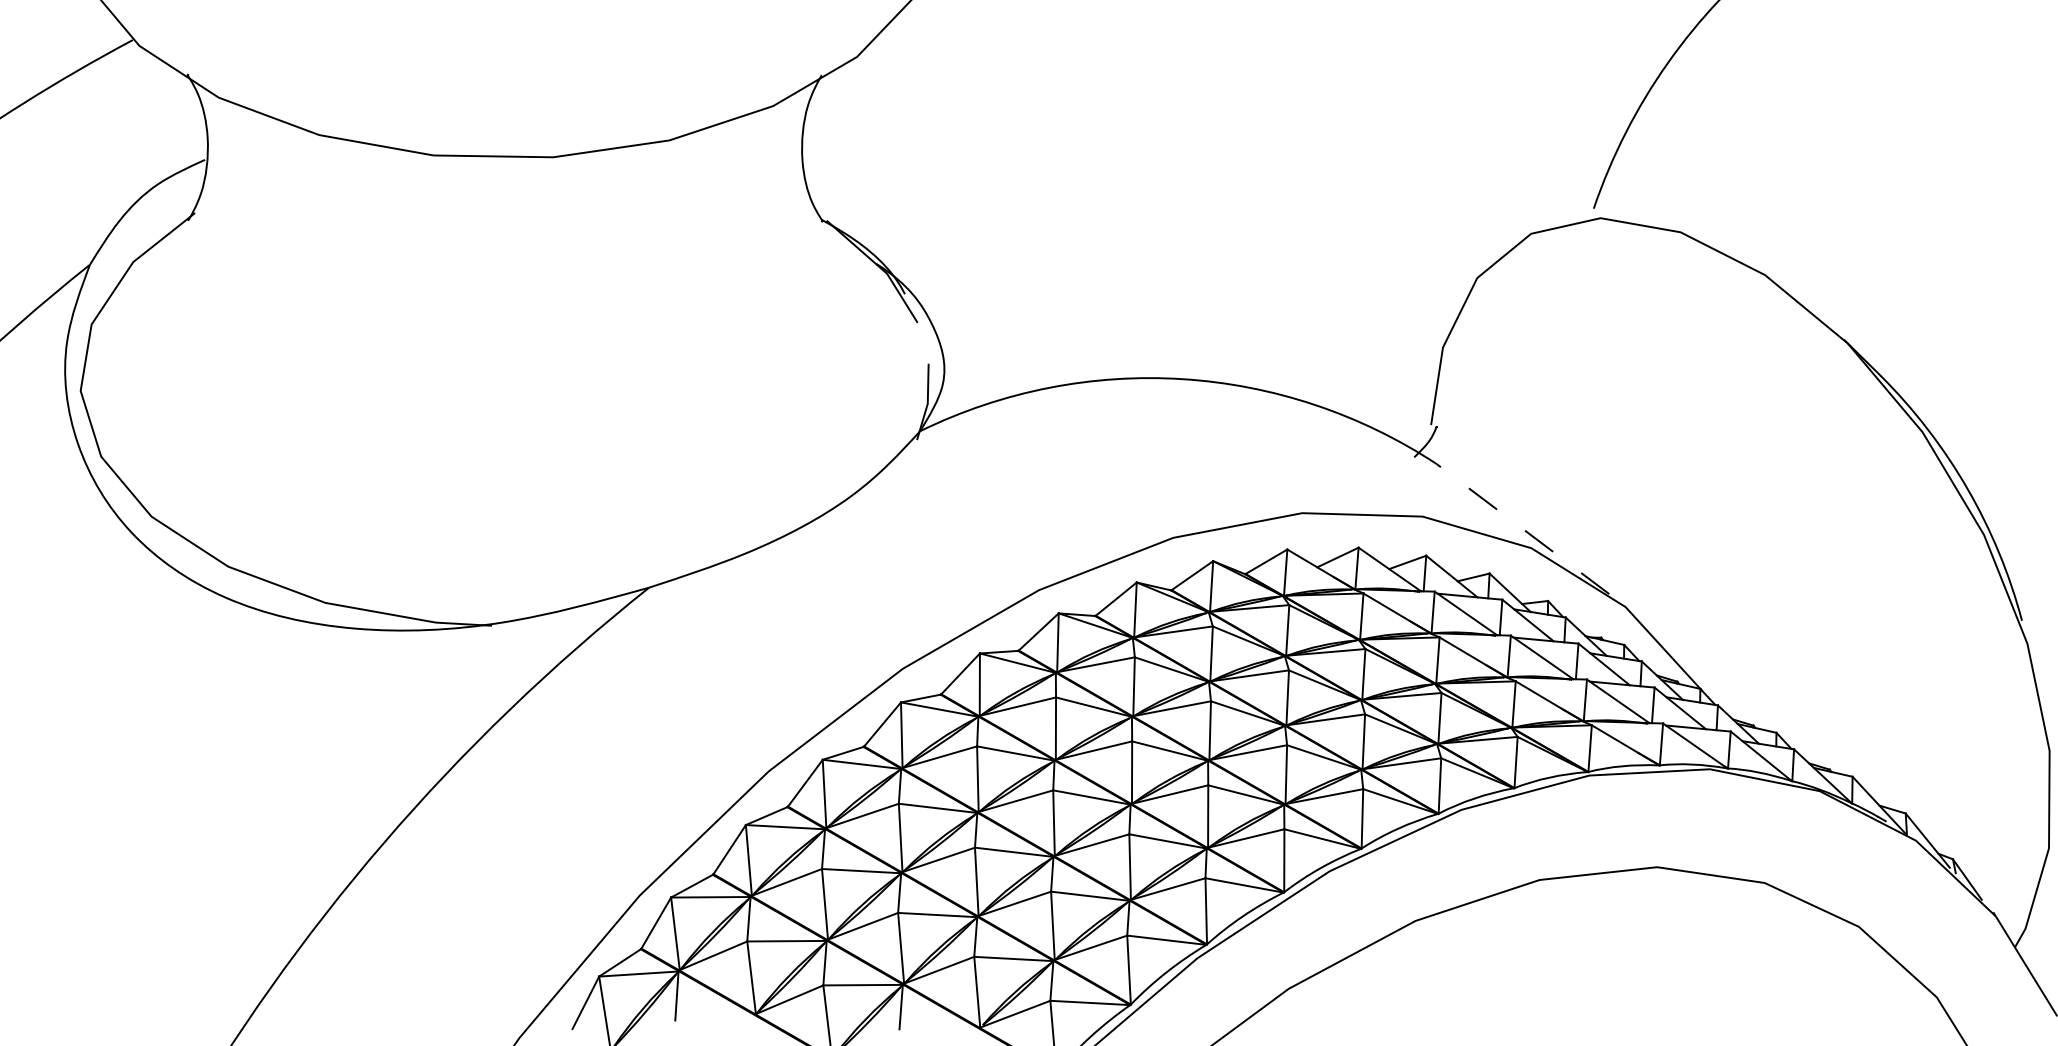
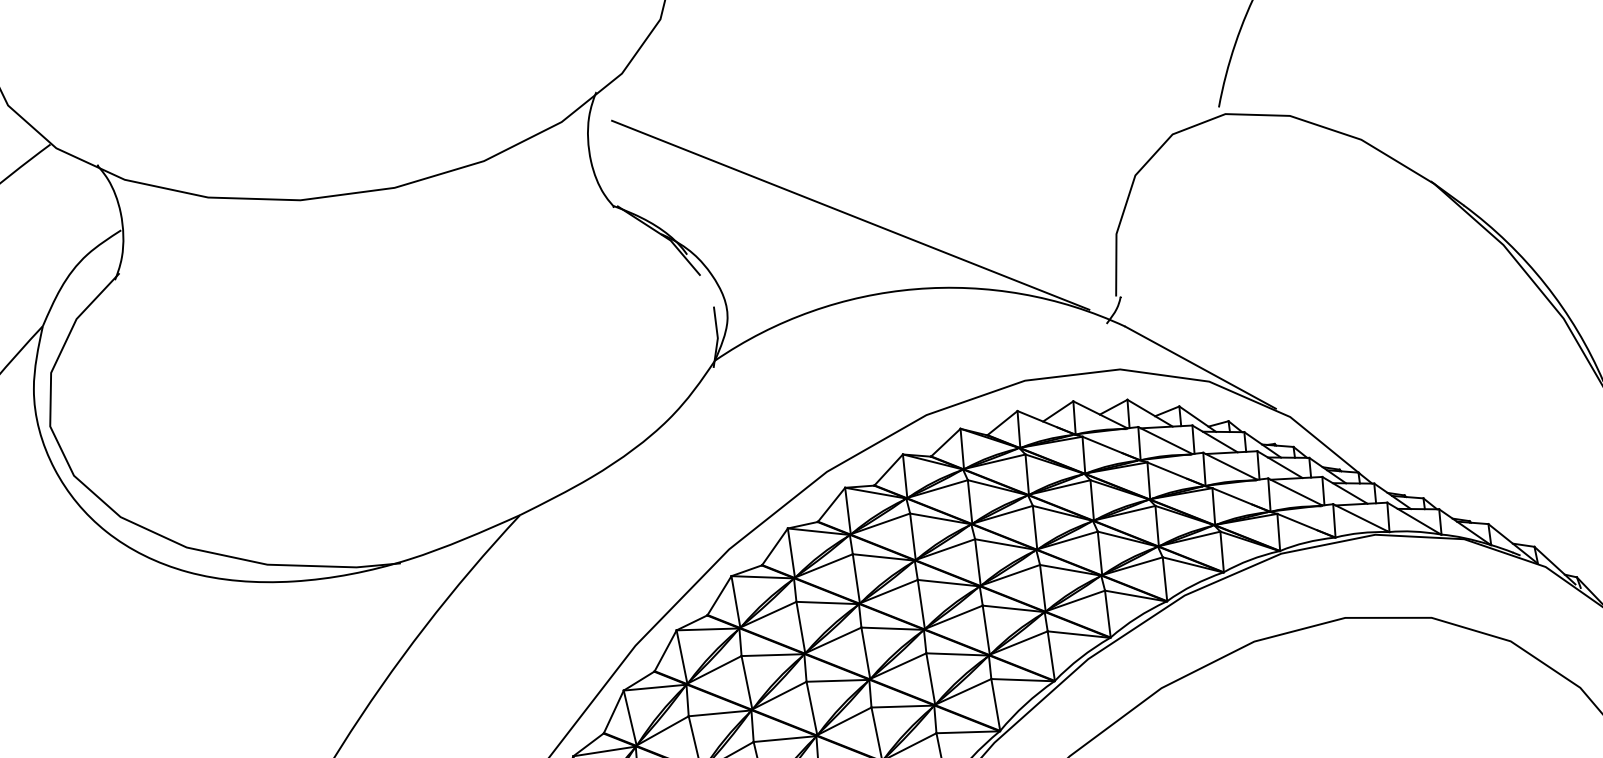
line: (1115, 274) -> (850, 214), added
line: (1523, 529) -> (1200, 367), dashed -> solid

